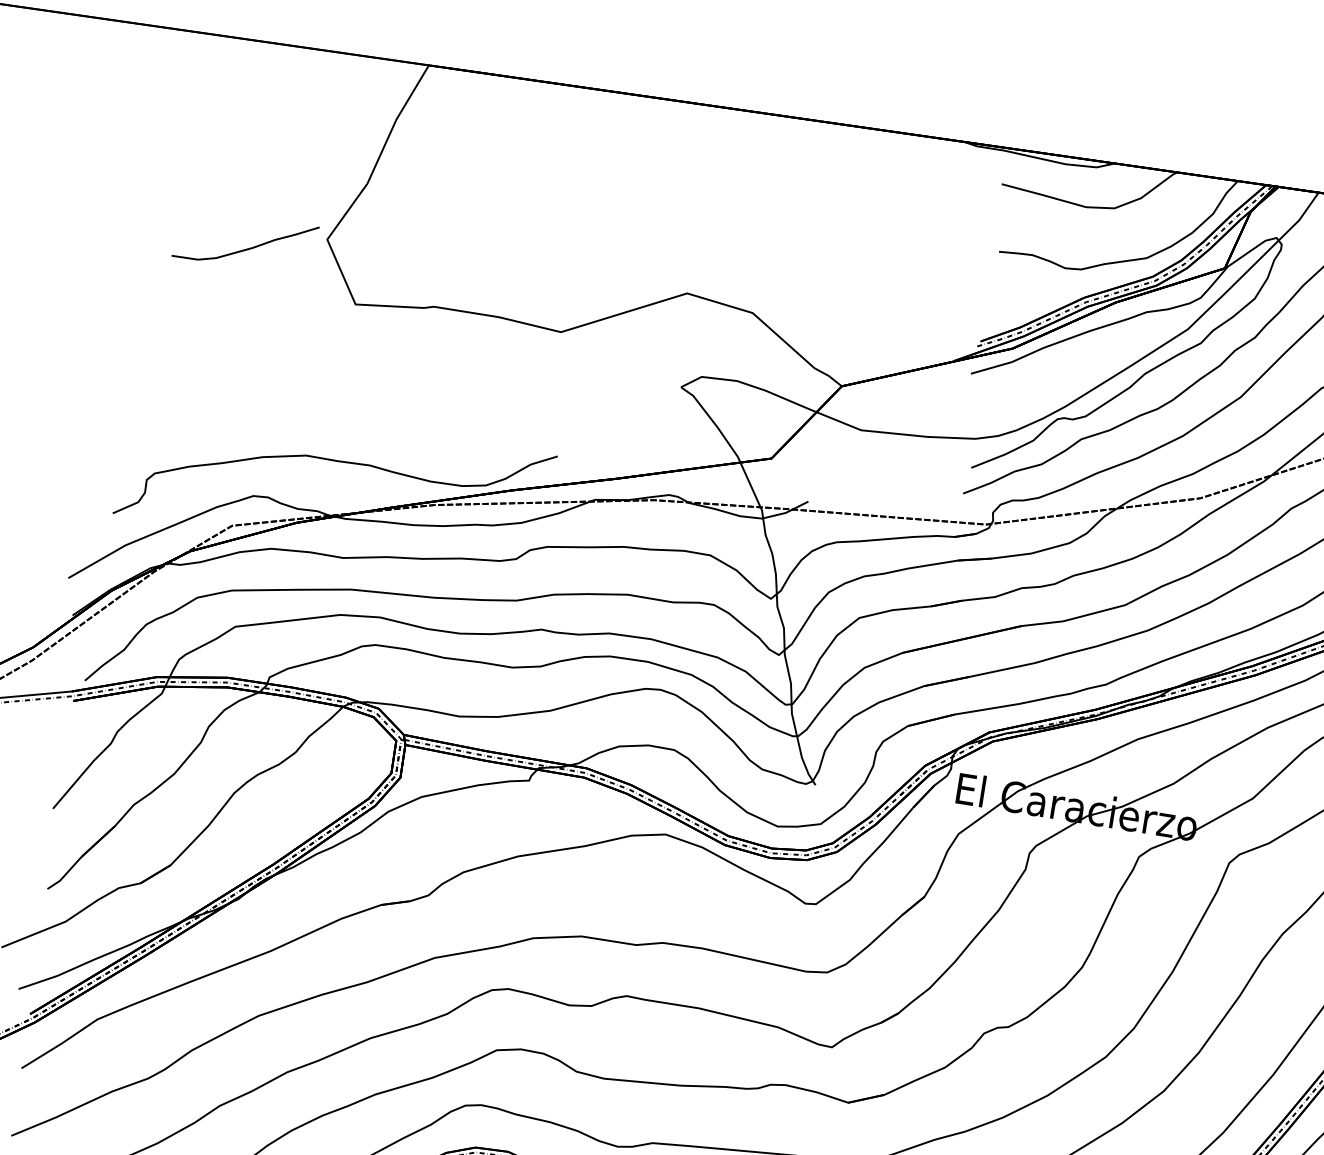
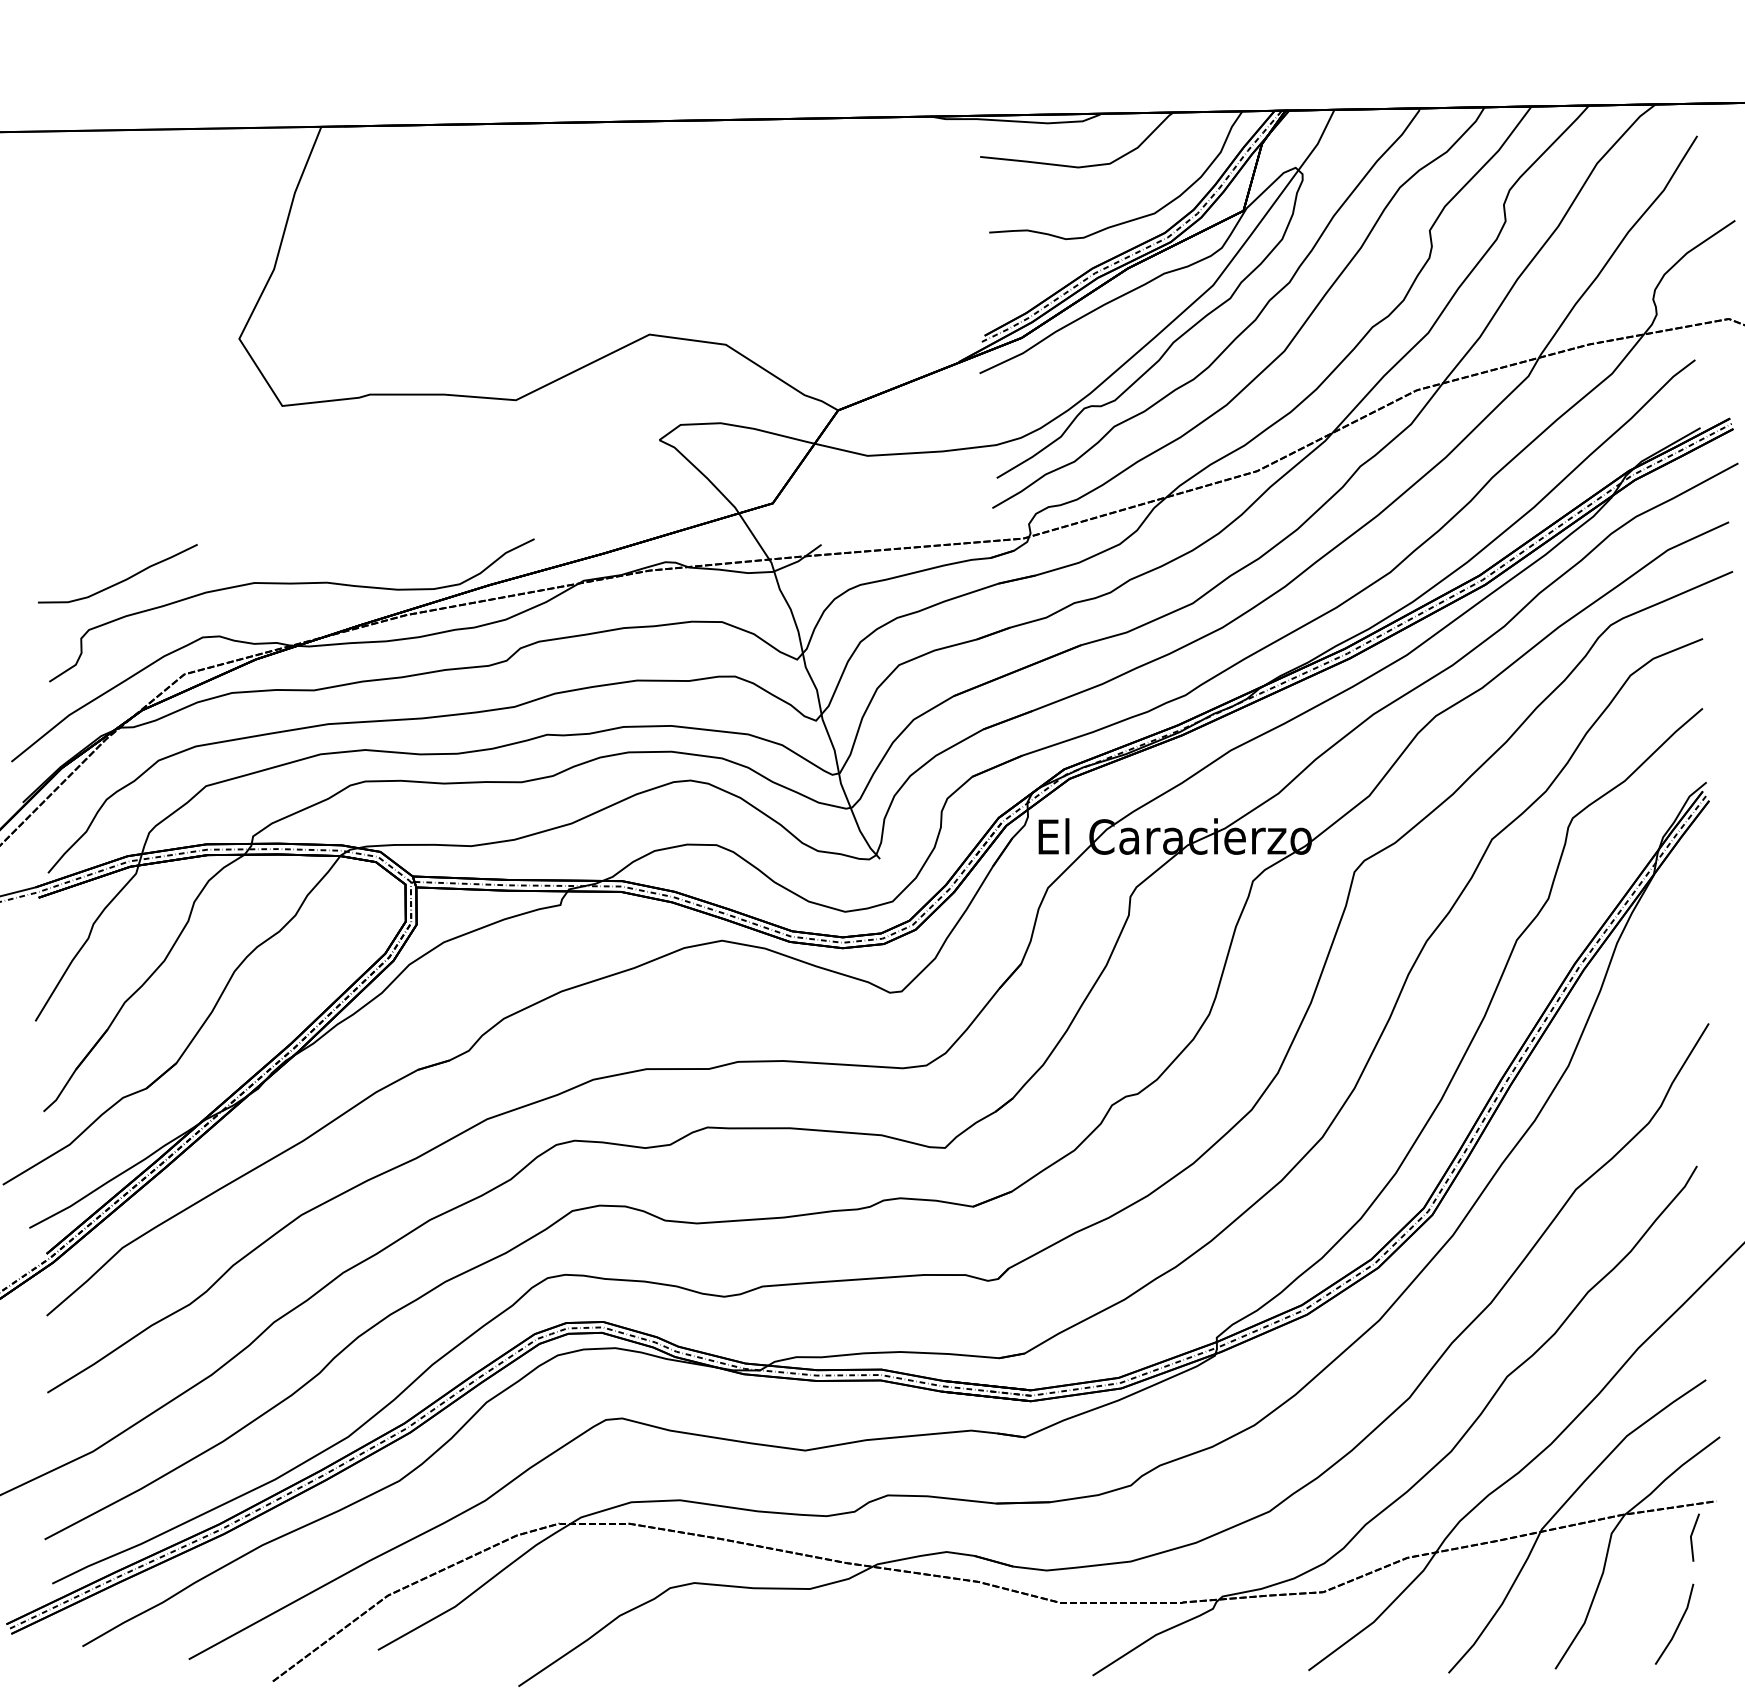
curve: (247, 248) -> (121, 580), moved

